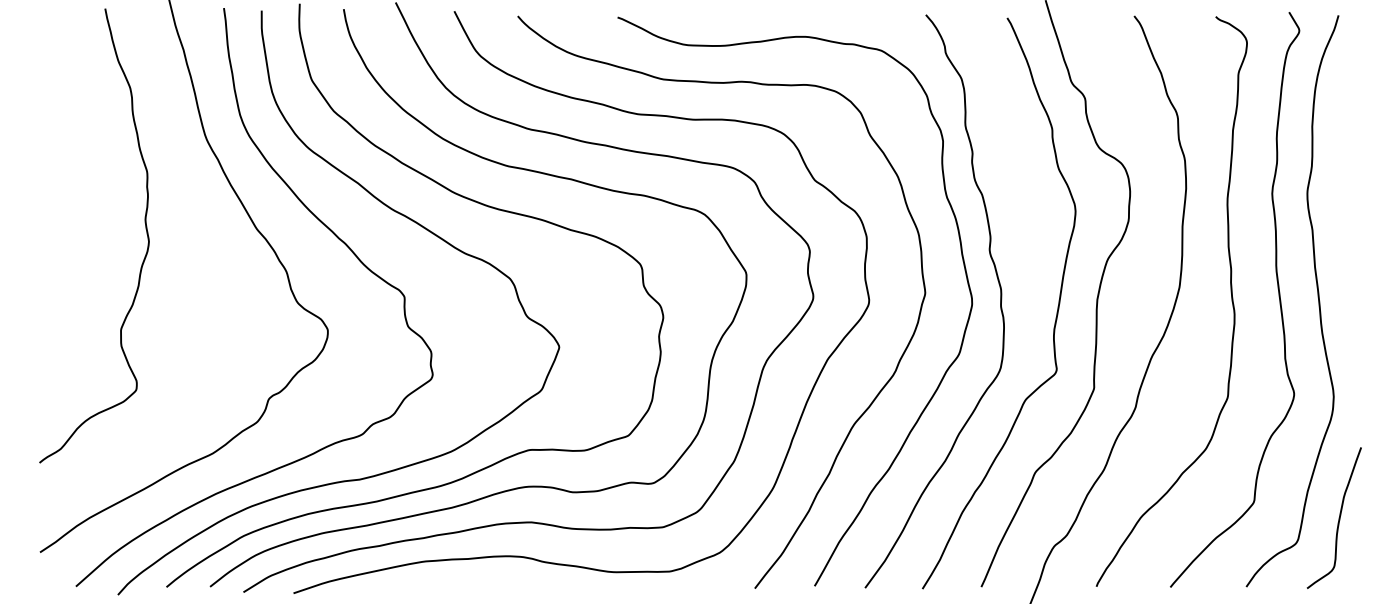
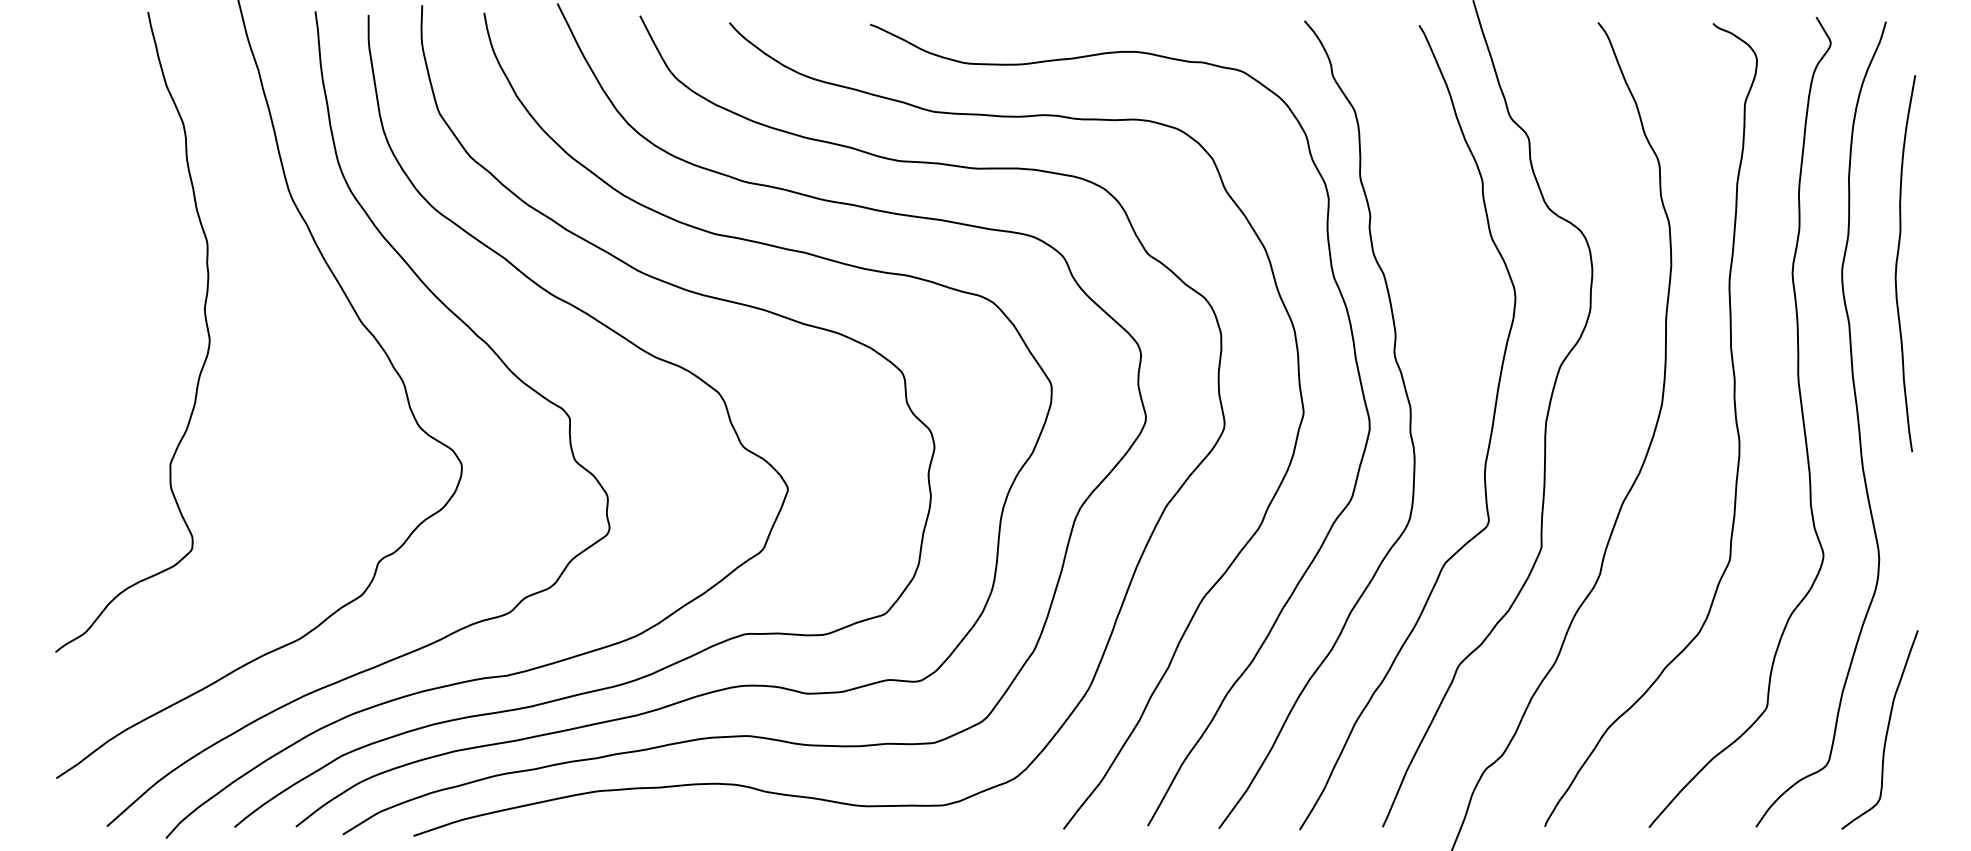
curve: (1347, 185) -> (1898, 261), added

